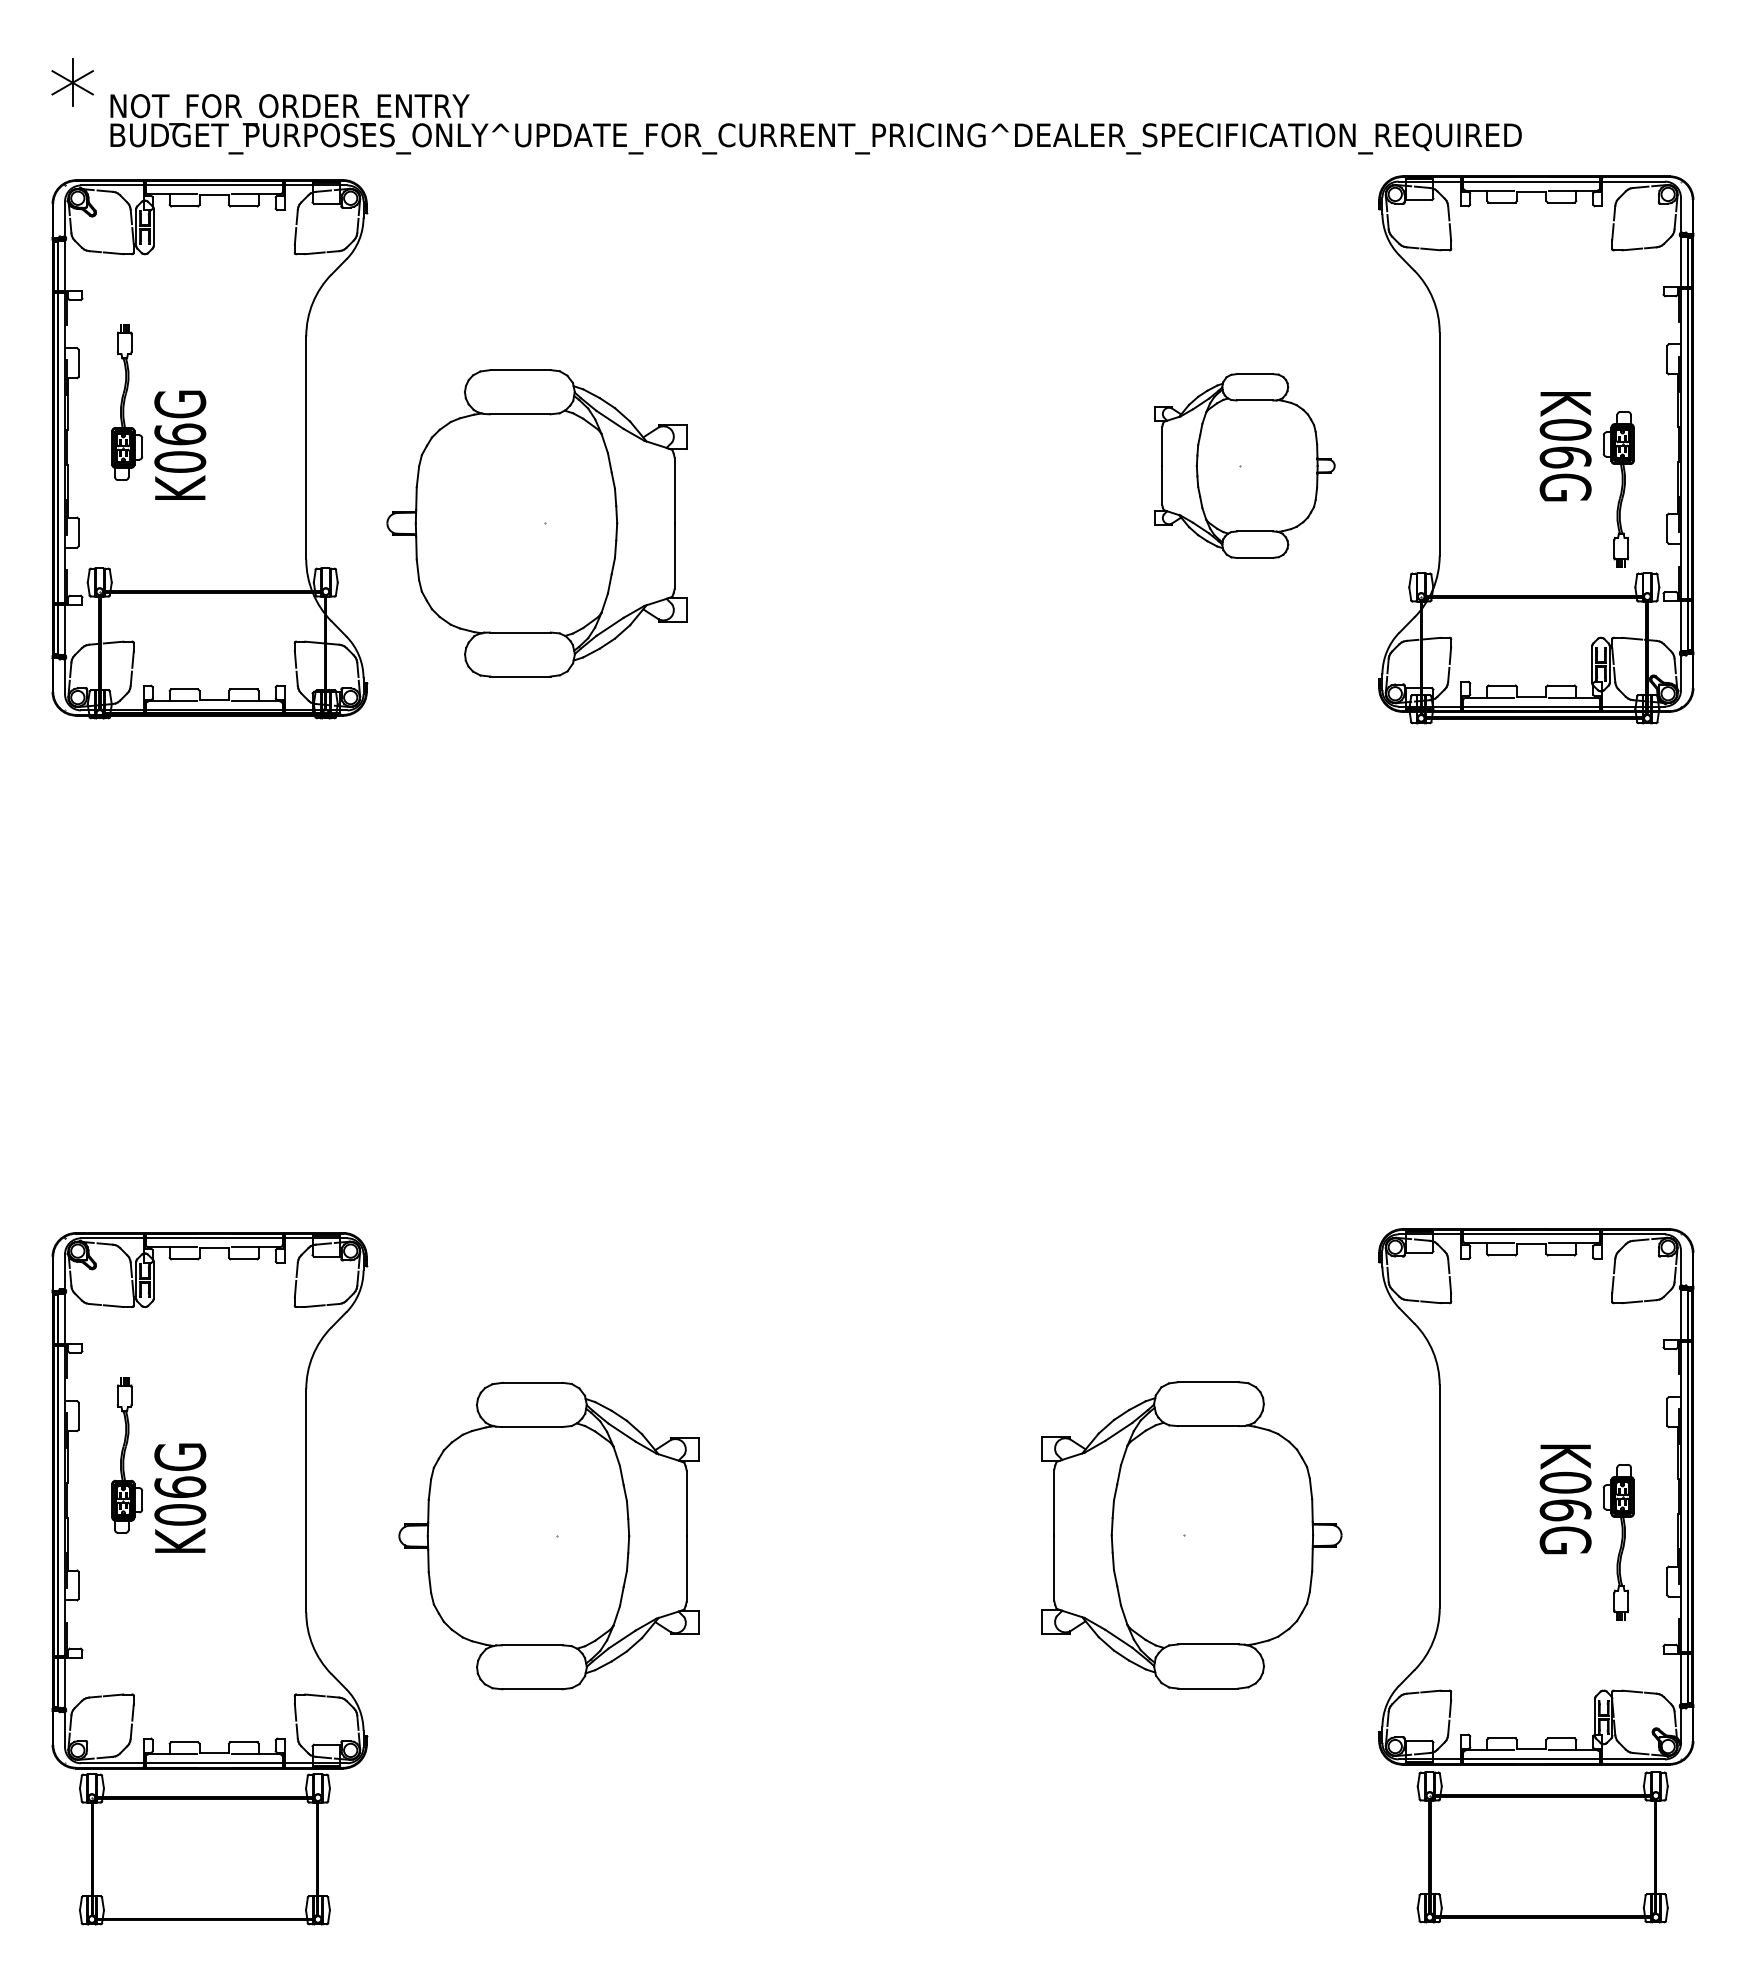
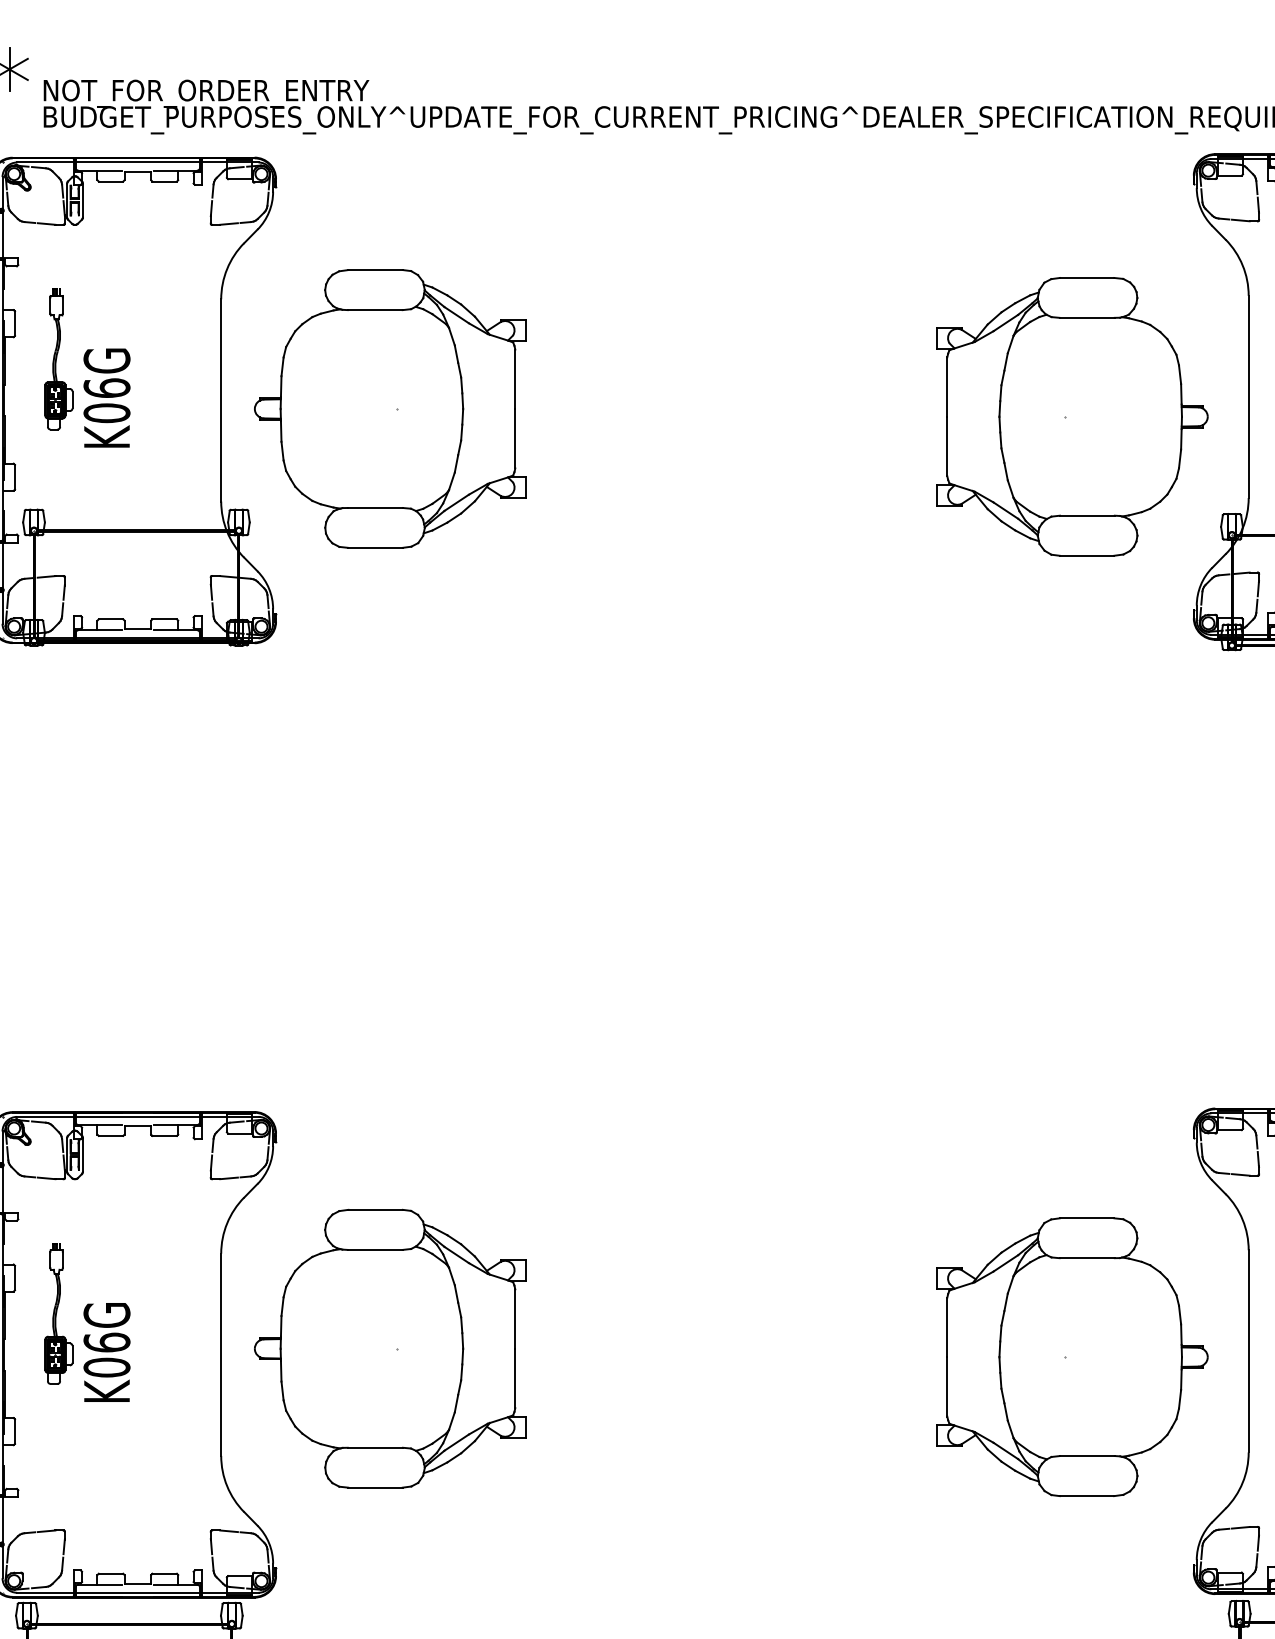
part: (1244, 465) -> (1071, 416), size x1.67
part: (536, 523) -> (390, 409), moved
part: (548, 1535) -> (390, 1348), moved
part: (1191, 1535) -> (1071, 1357), moved

